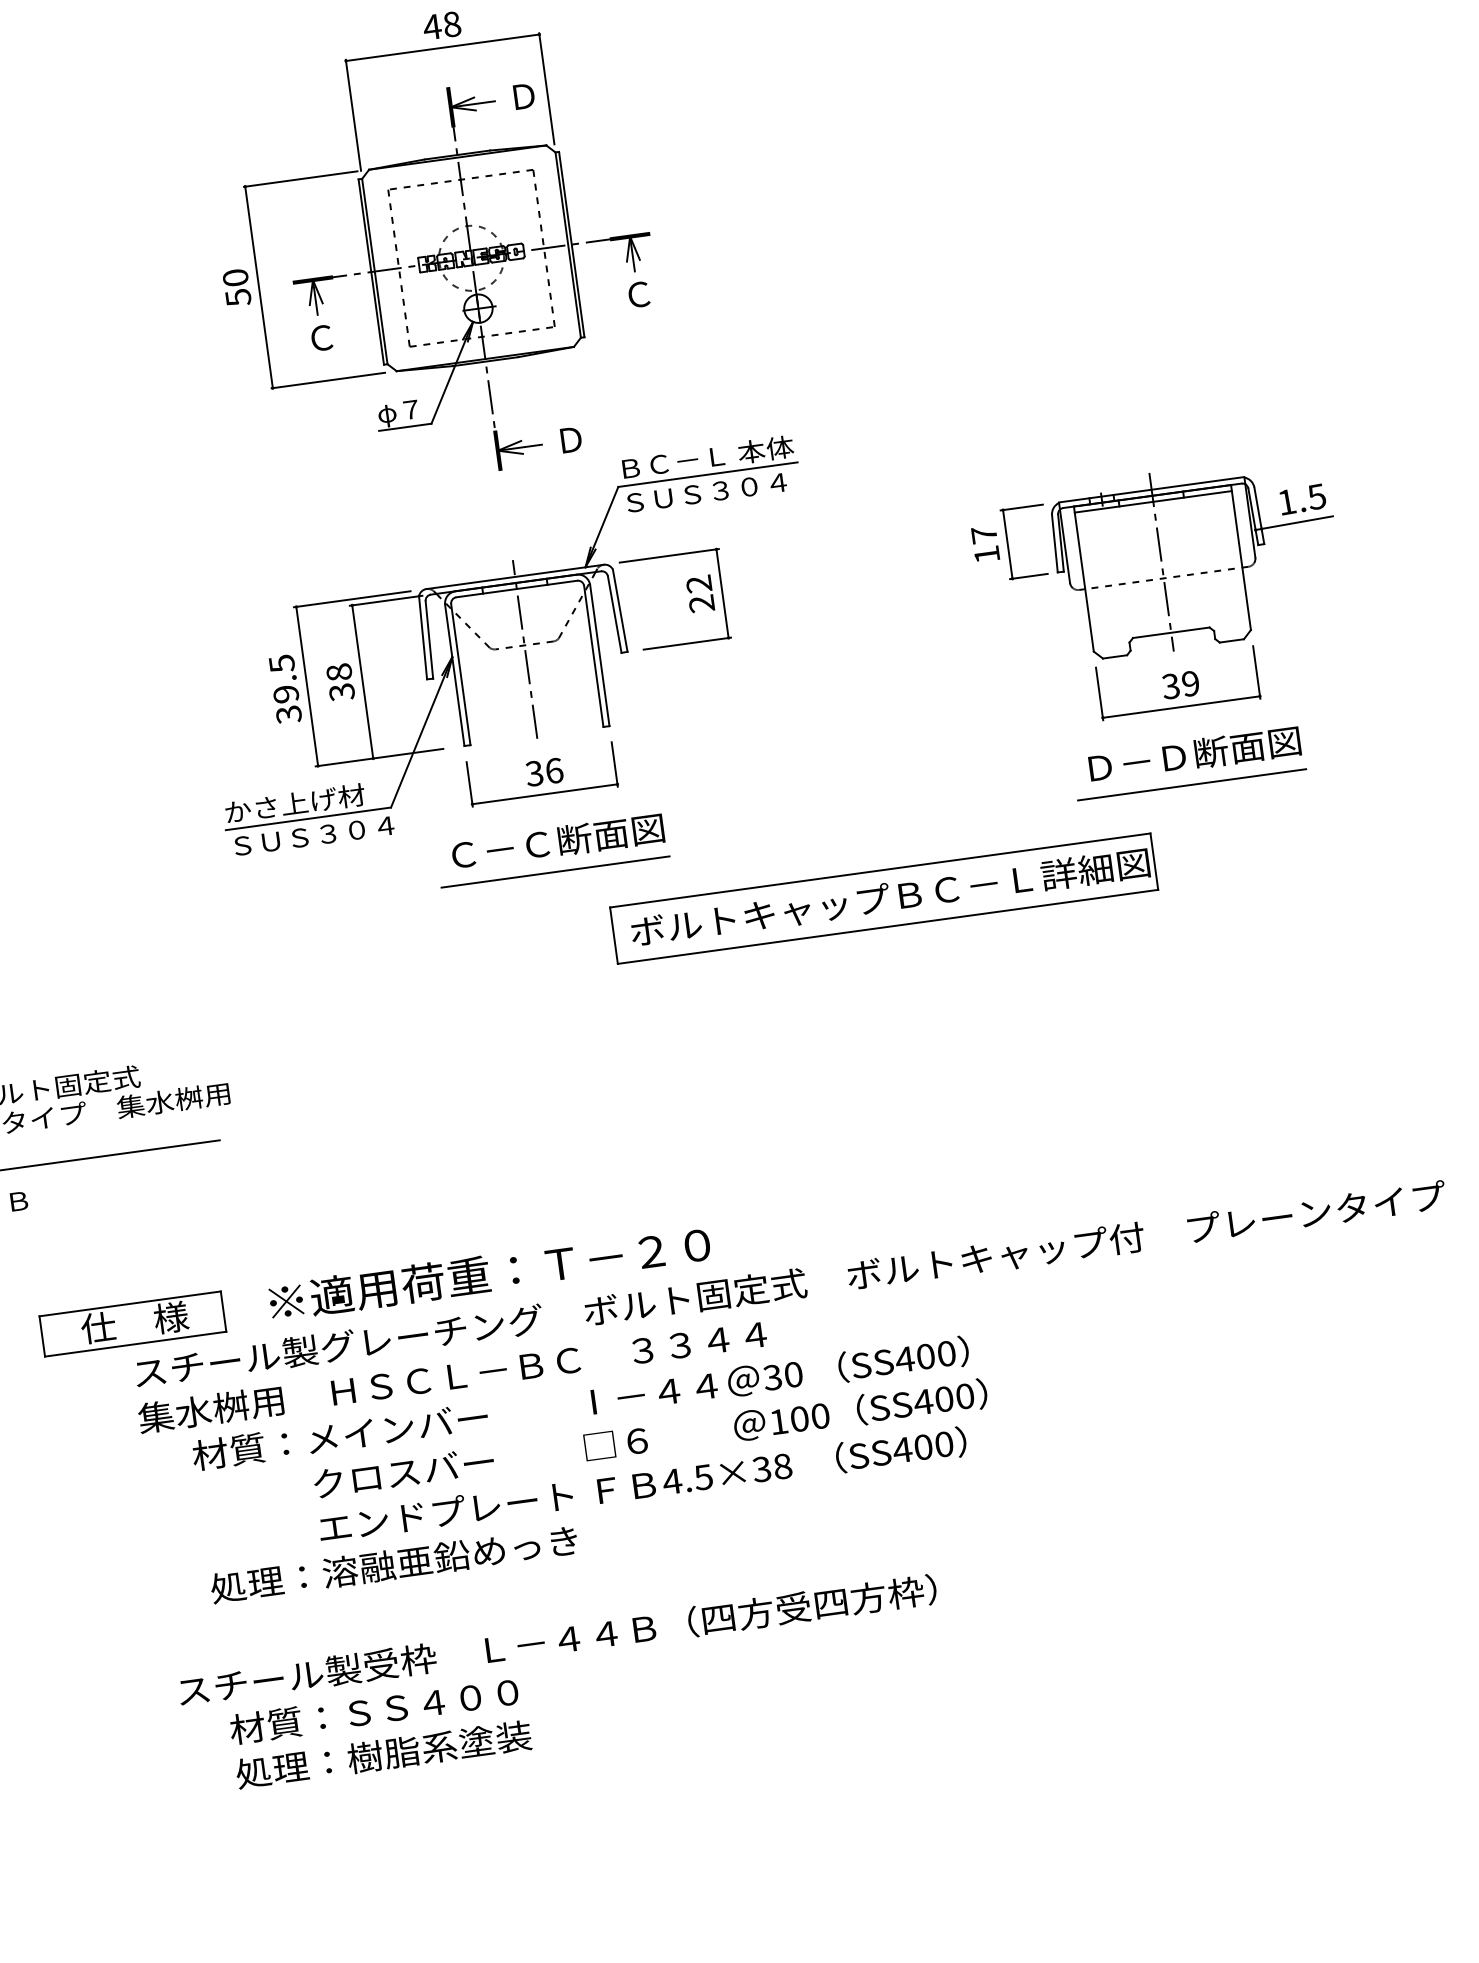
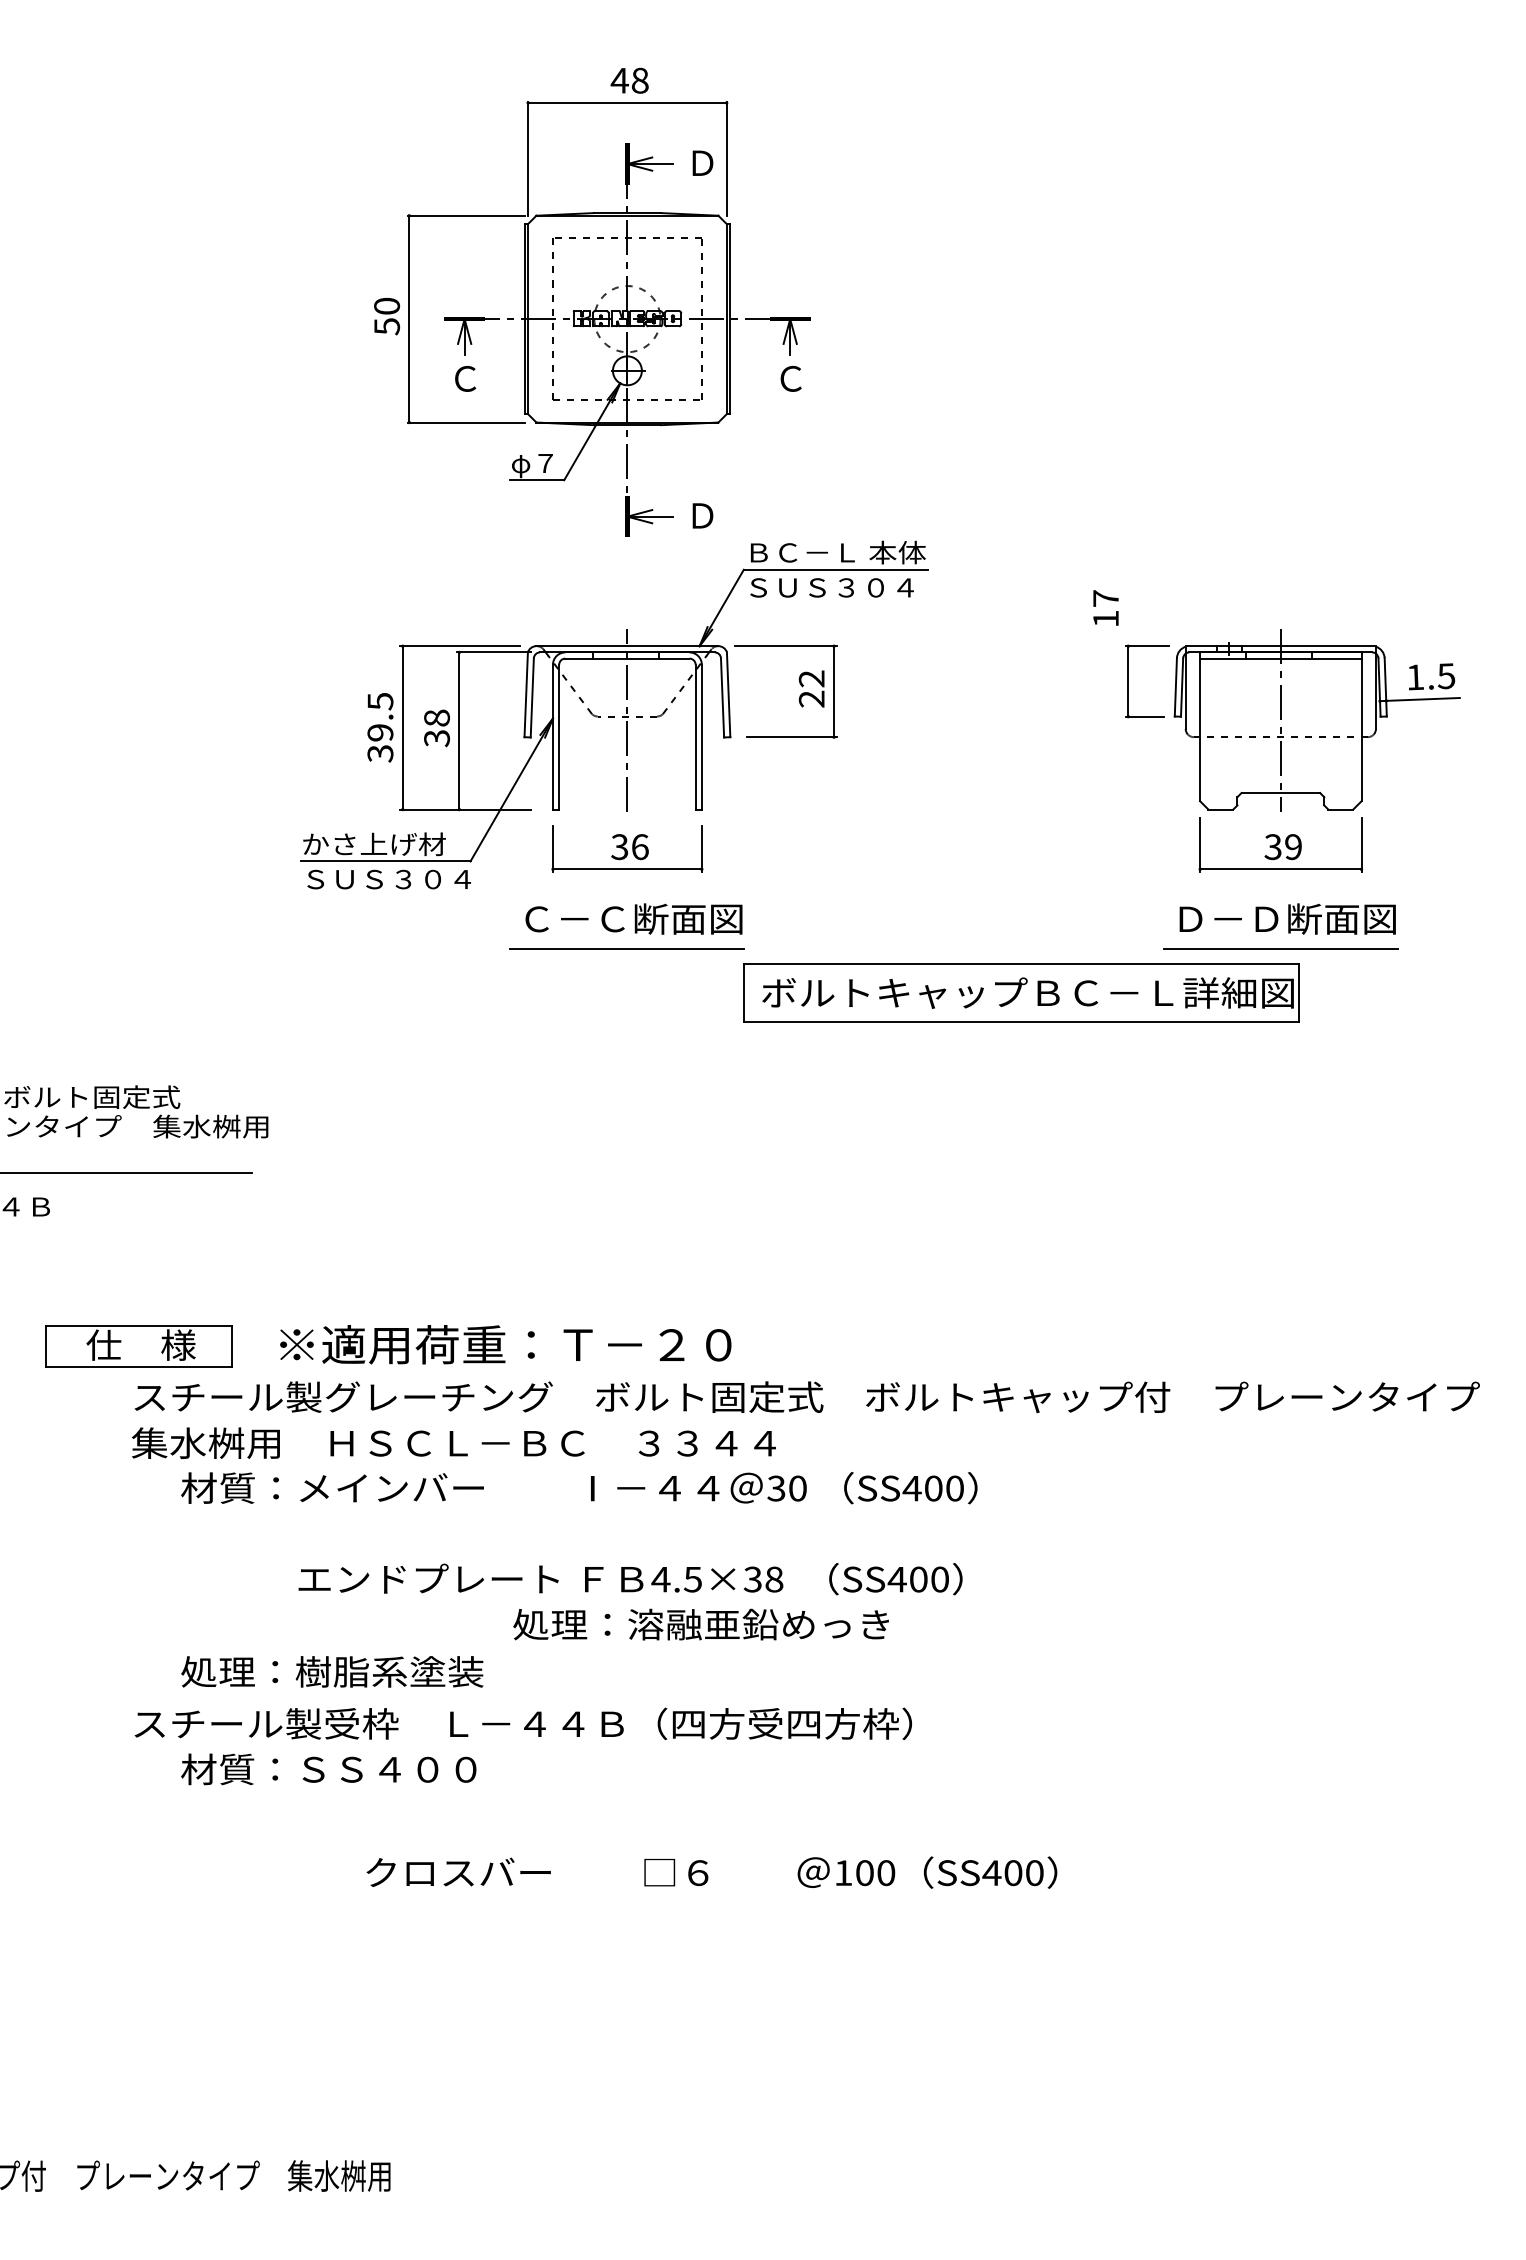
text: (985, 543) -> (1105, 607), moved
part: (883, 897) -> (1021, 992), moved
text: (650, 1438) -> (711, 1872), moved
text: (393, 1564) -> (700, 1624), moved
text: (383, 1754) -> (332, 1671), moved

